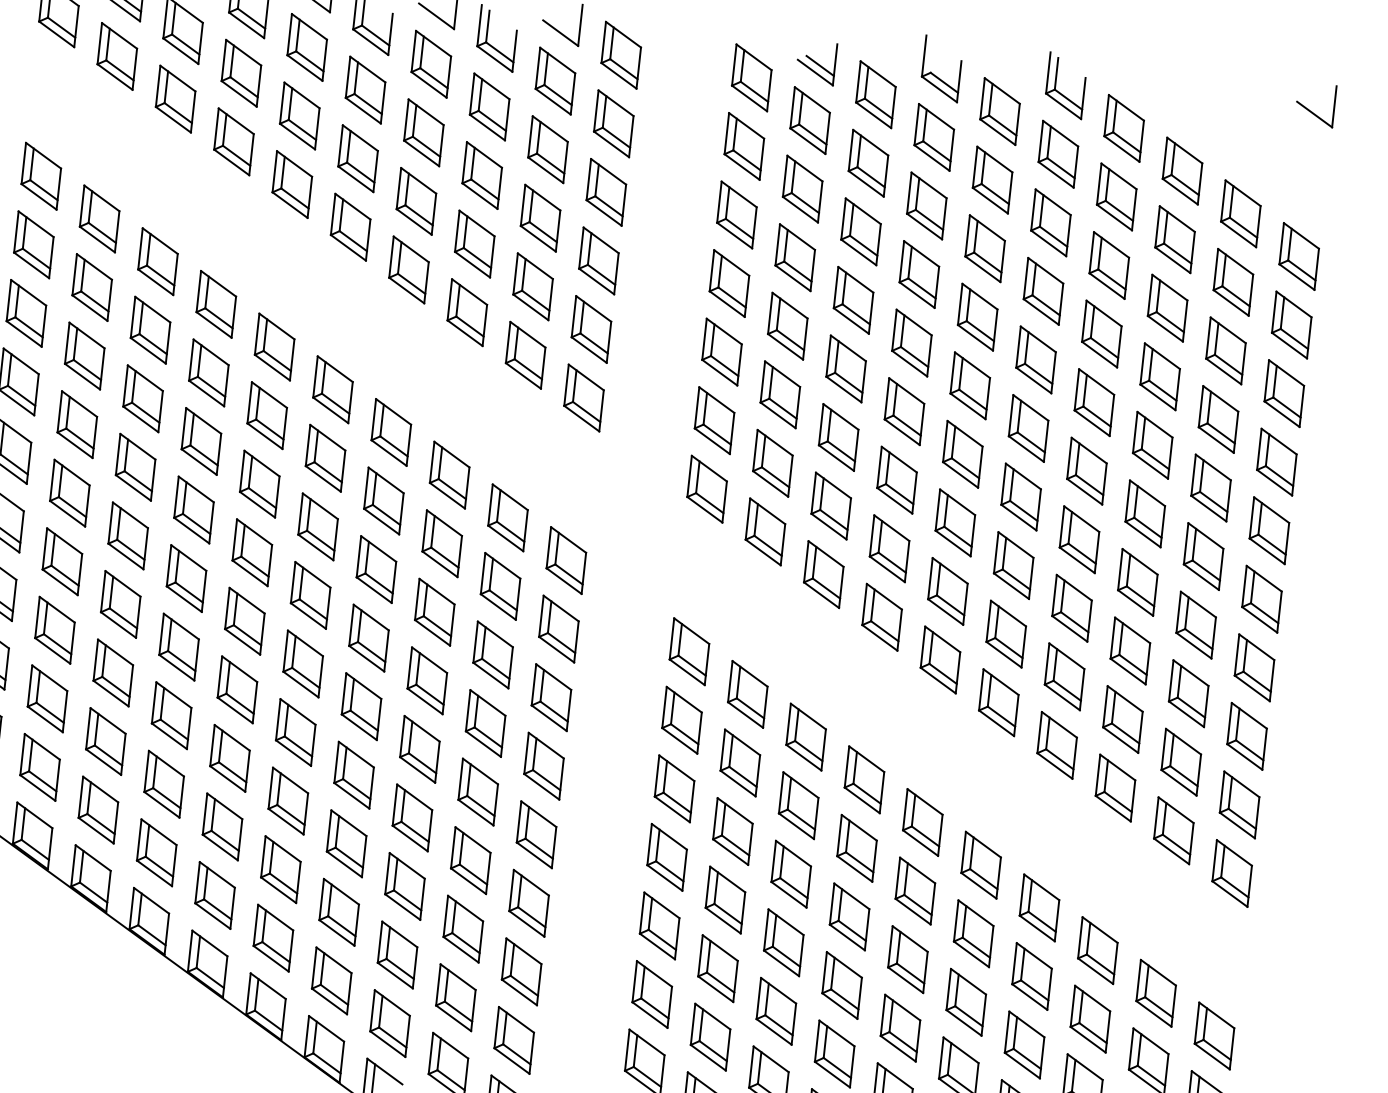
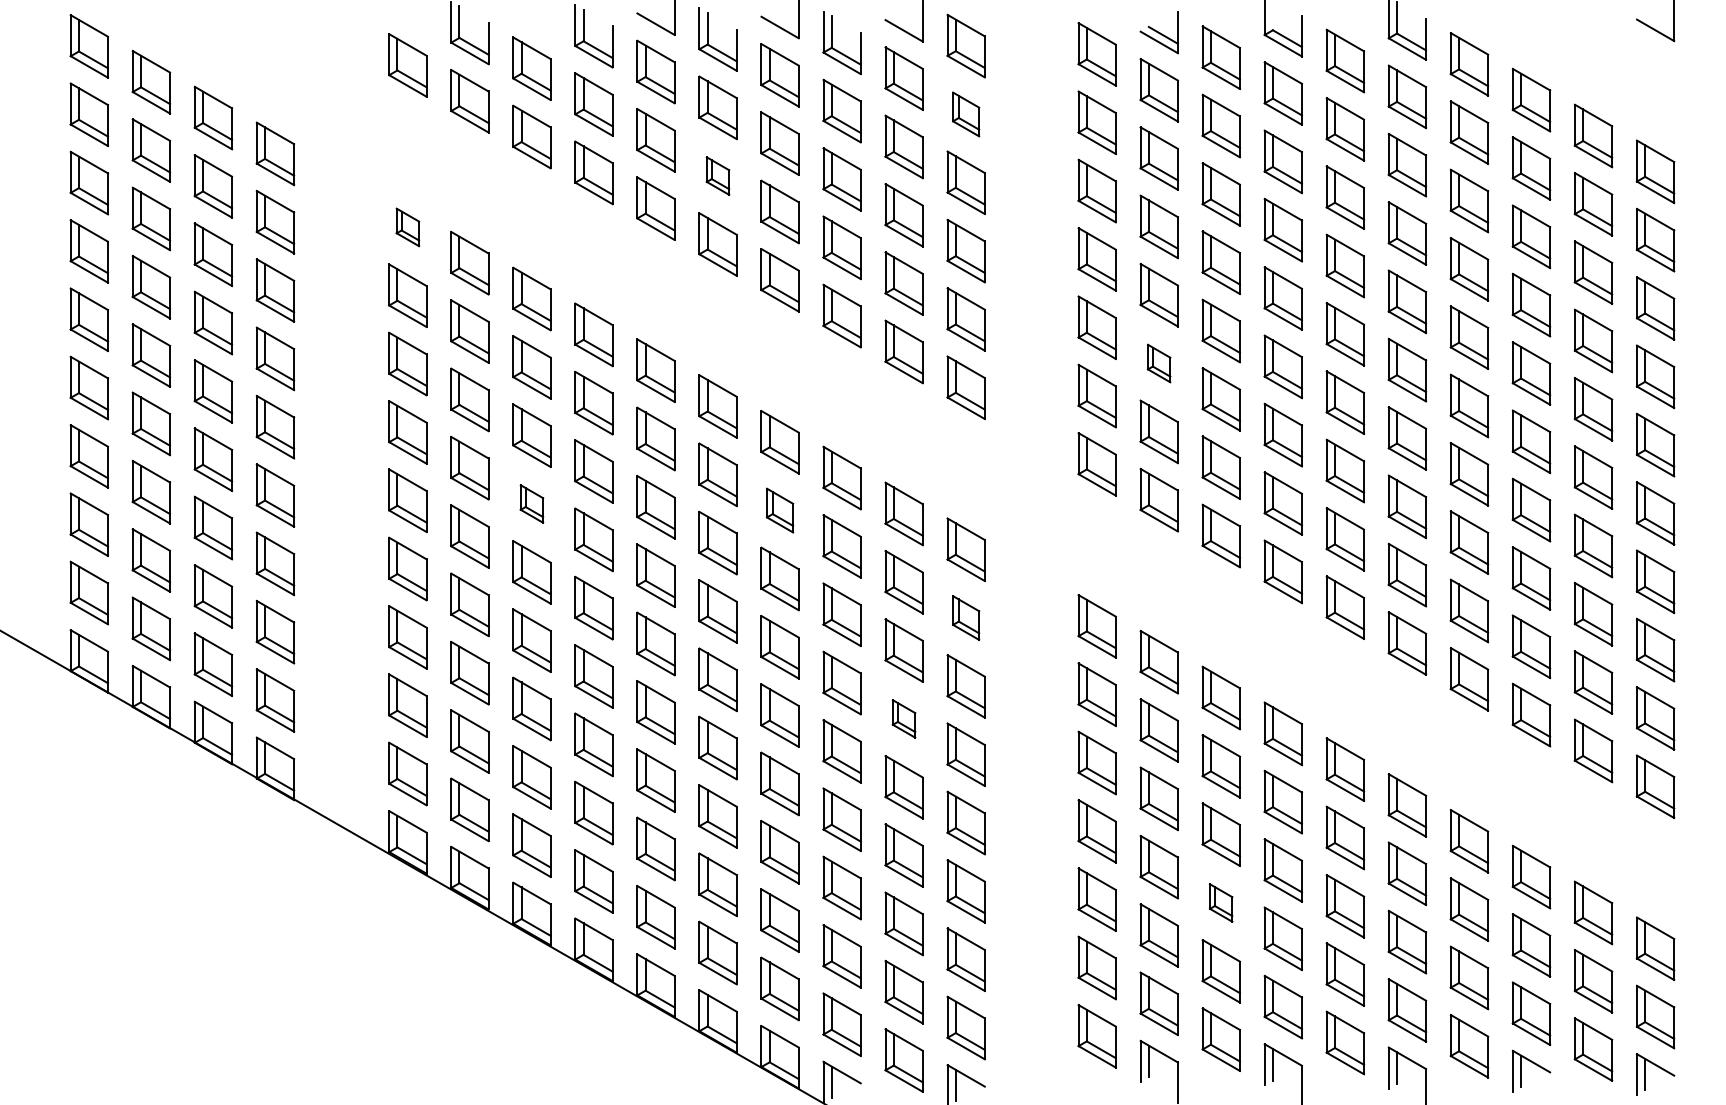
part: (613, 123) -> (965, 114), size x0.7
part: (357, 157) -> (717, 175), size x0.6
part: (40, 176) -> (407, 227), size x0.6
part: (779, 394) -> (1158, 363), size x0.6
part: (135, 466) -> (531, 503), size x0.6
part: (383, 500) -> (779, 510), size x0.7
part: (558, 628) -> (965, 617), size x0.7
part: (485, 723) -> (903, 718), size x0.6
part: (783, 942) -> (1220, 902), size x0.6

